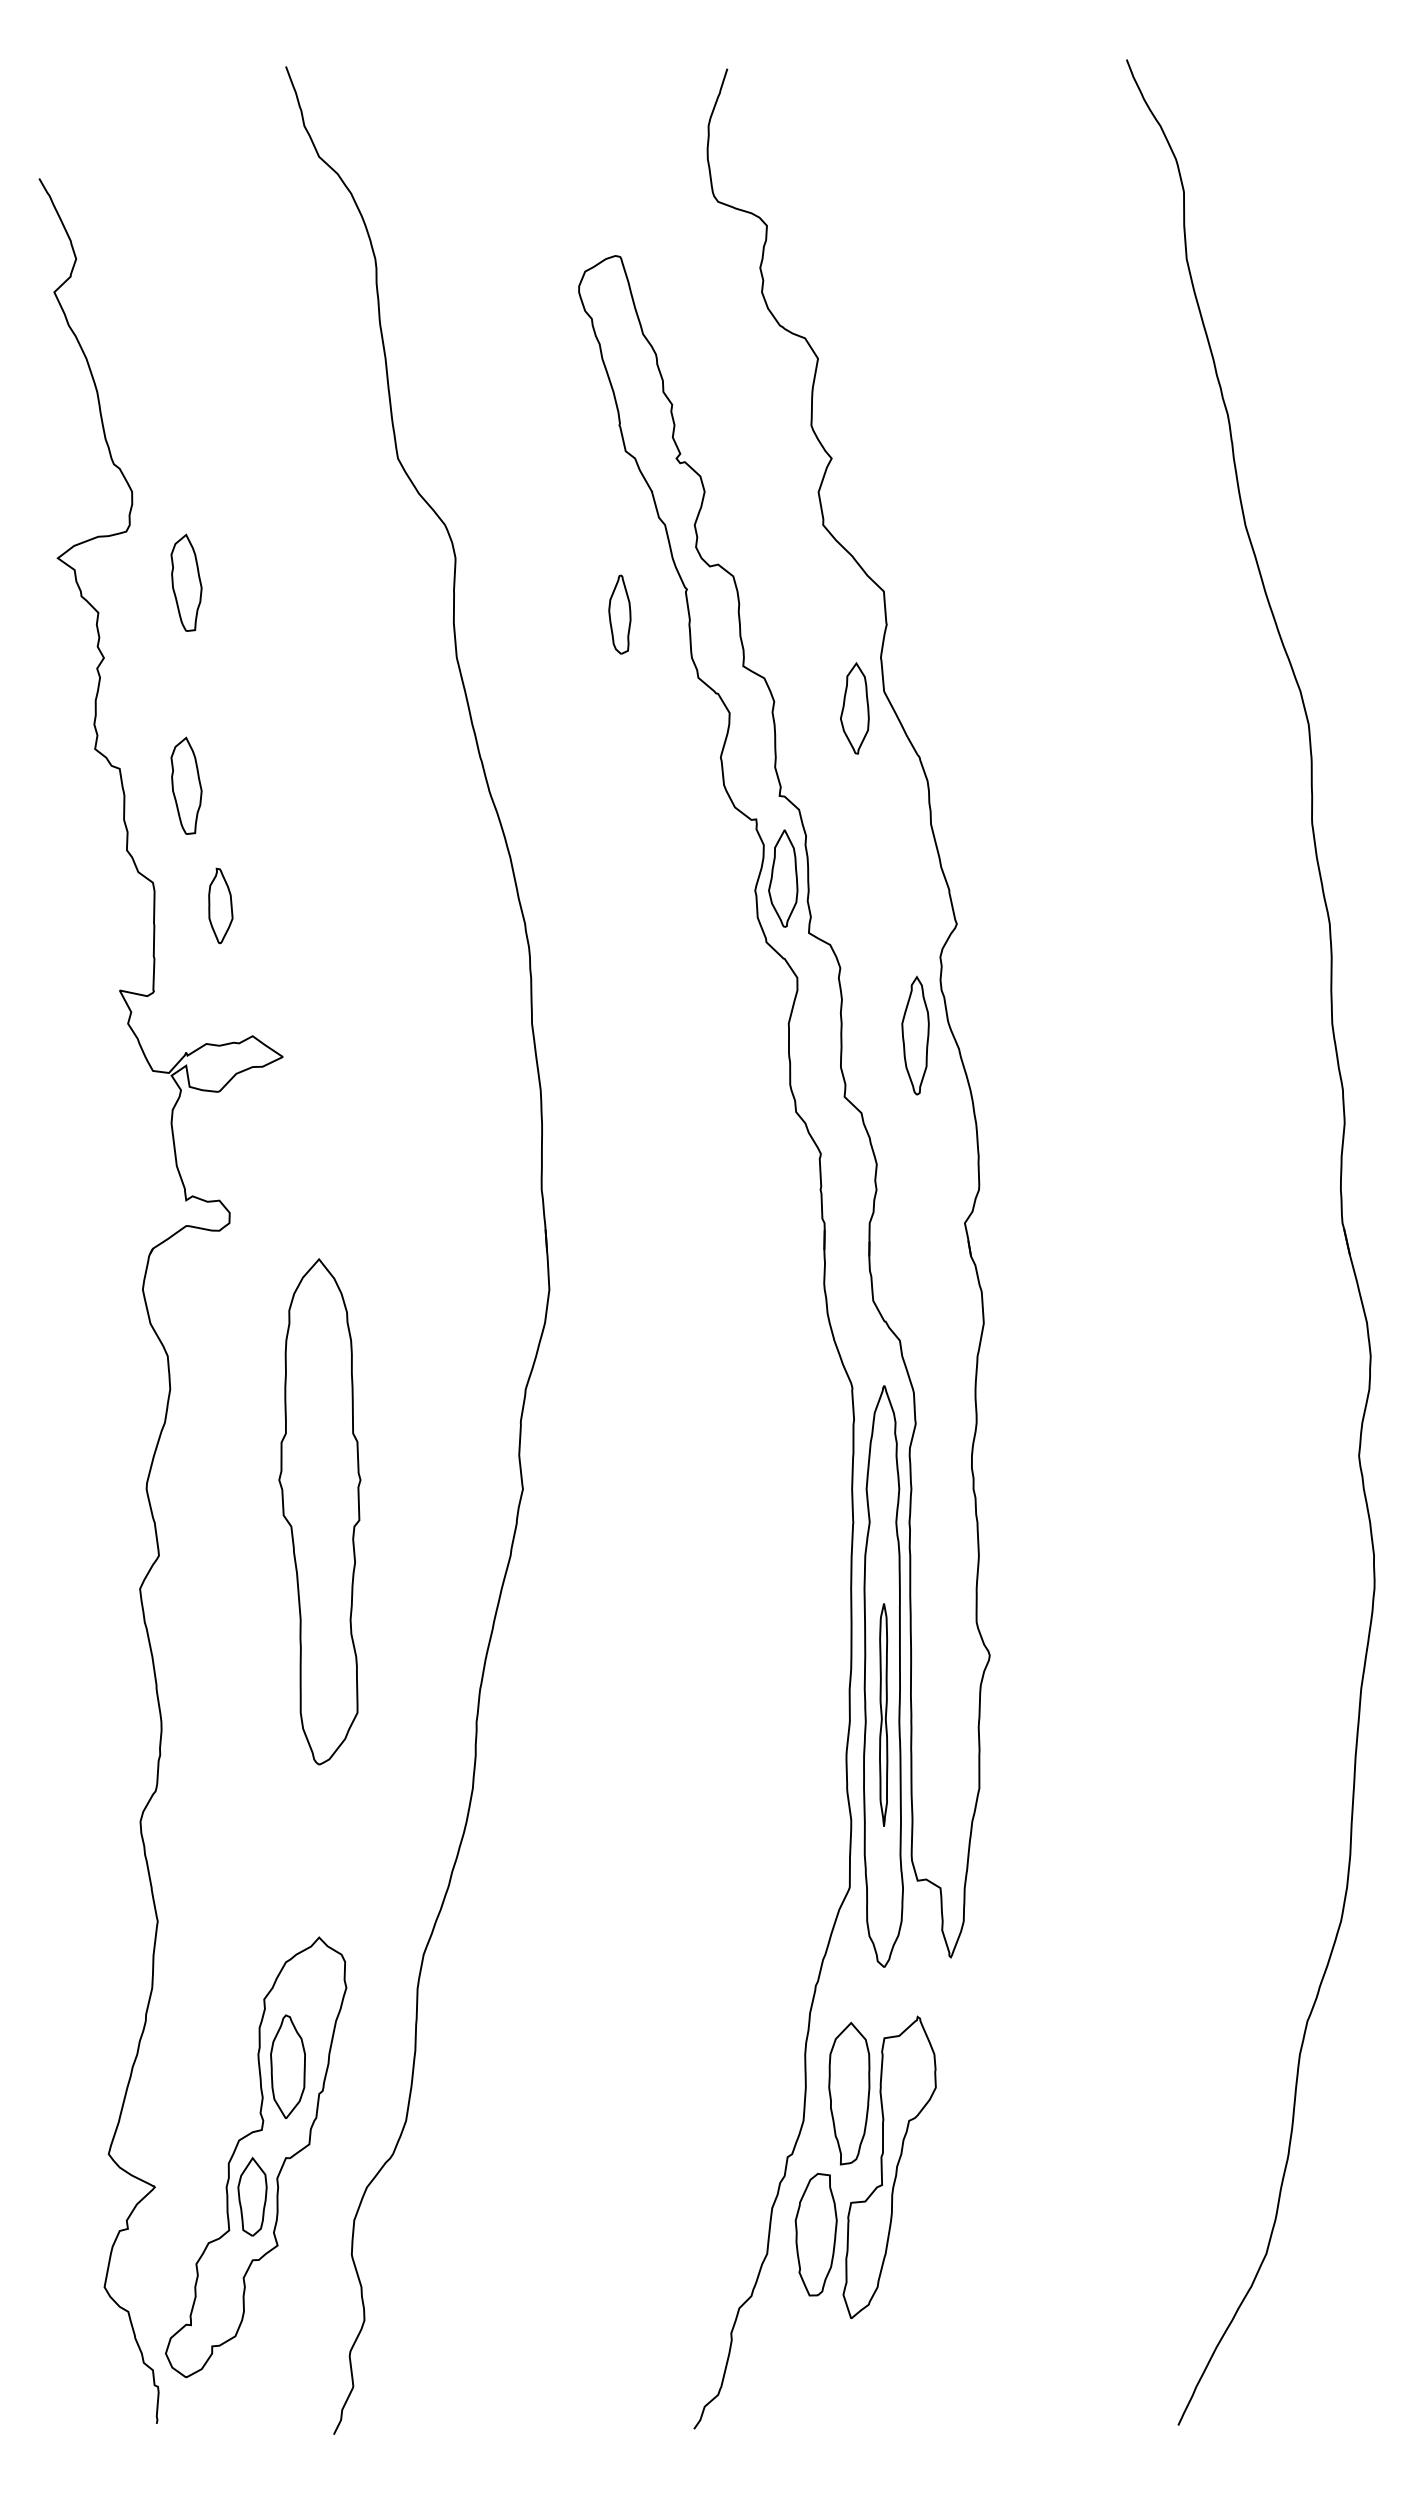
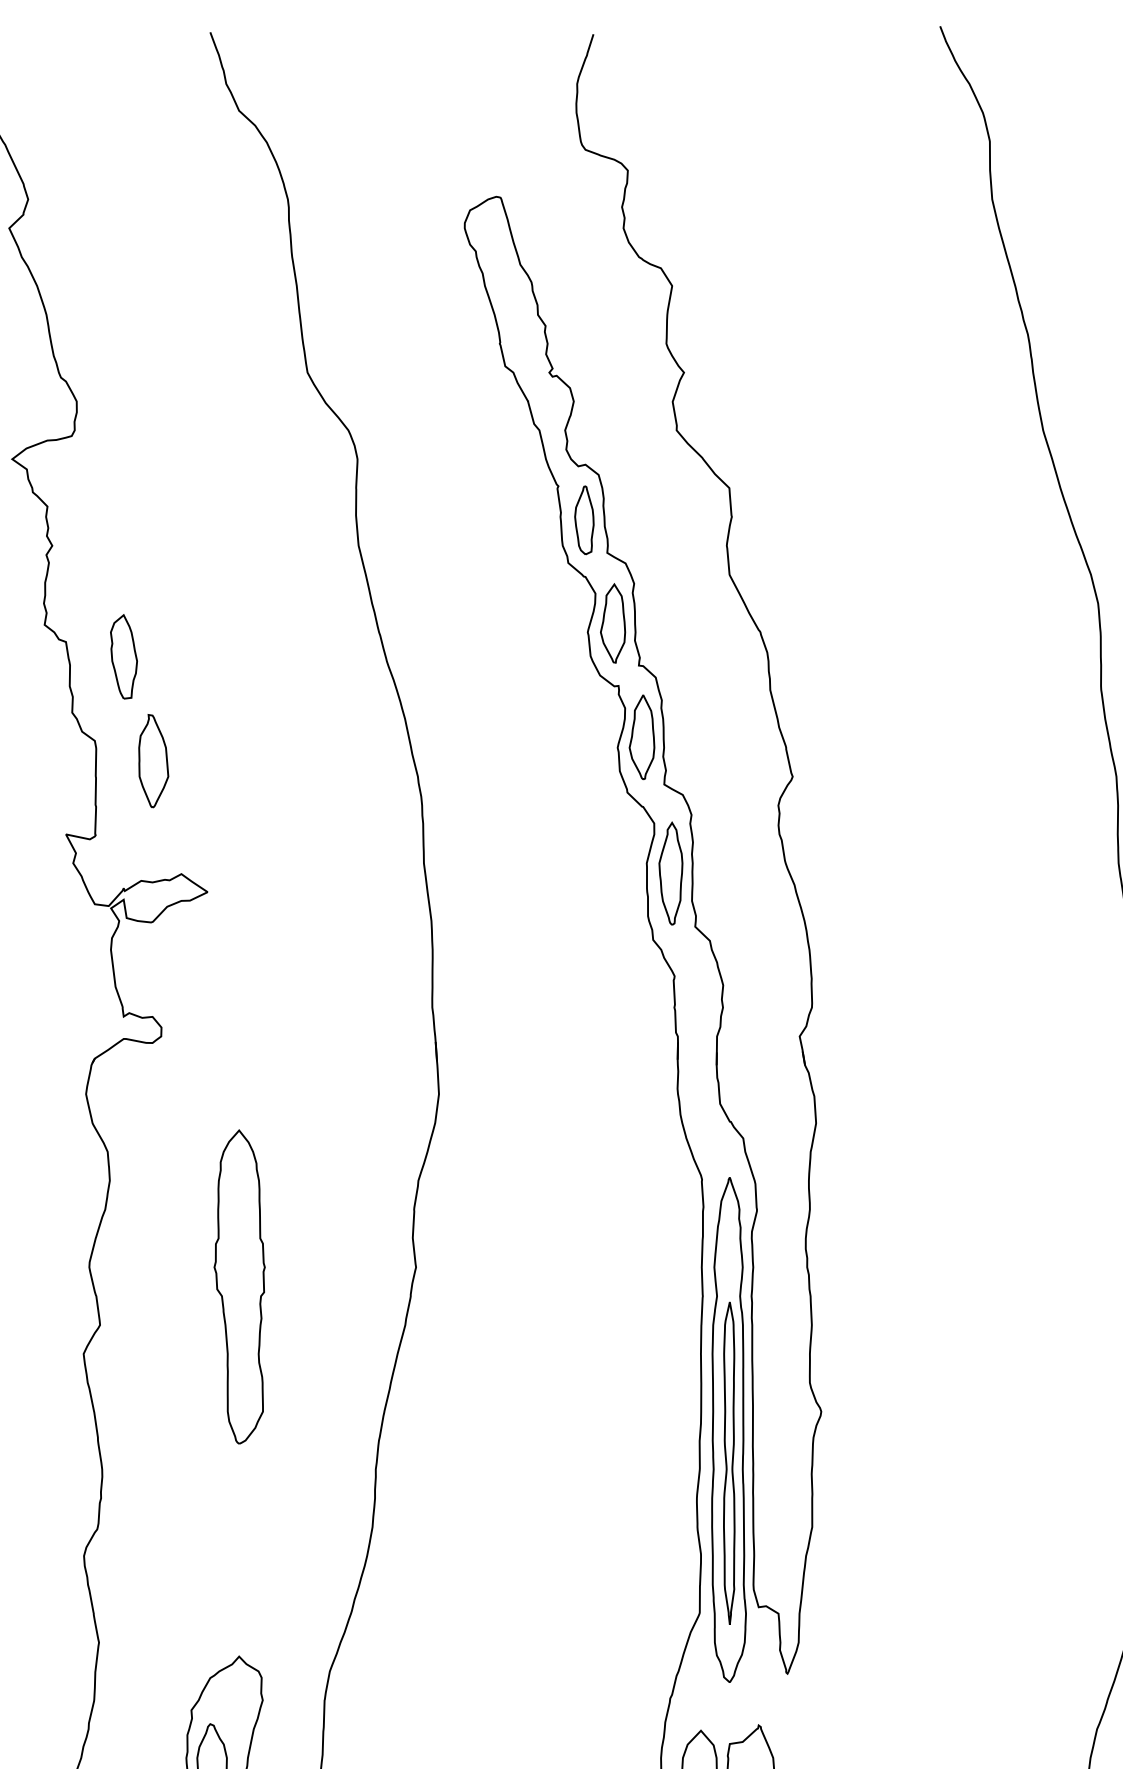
part: (186, 582) -> (123, 480), removed
part: (619, 614) -> (584, 520), moved
part: (854, 708) -> (612, 623), moved
part: (220, 905) -> (153, 760), size x1.43
part: (915, 1035) -> (670, 873), moved
part: (319, 1511) -> (239, 1286), size x0.71
part: (883, 1714) -> (729, 1462), size x1.67

